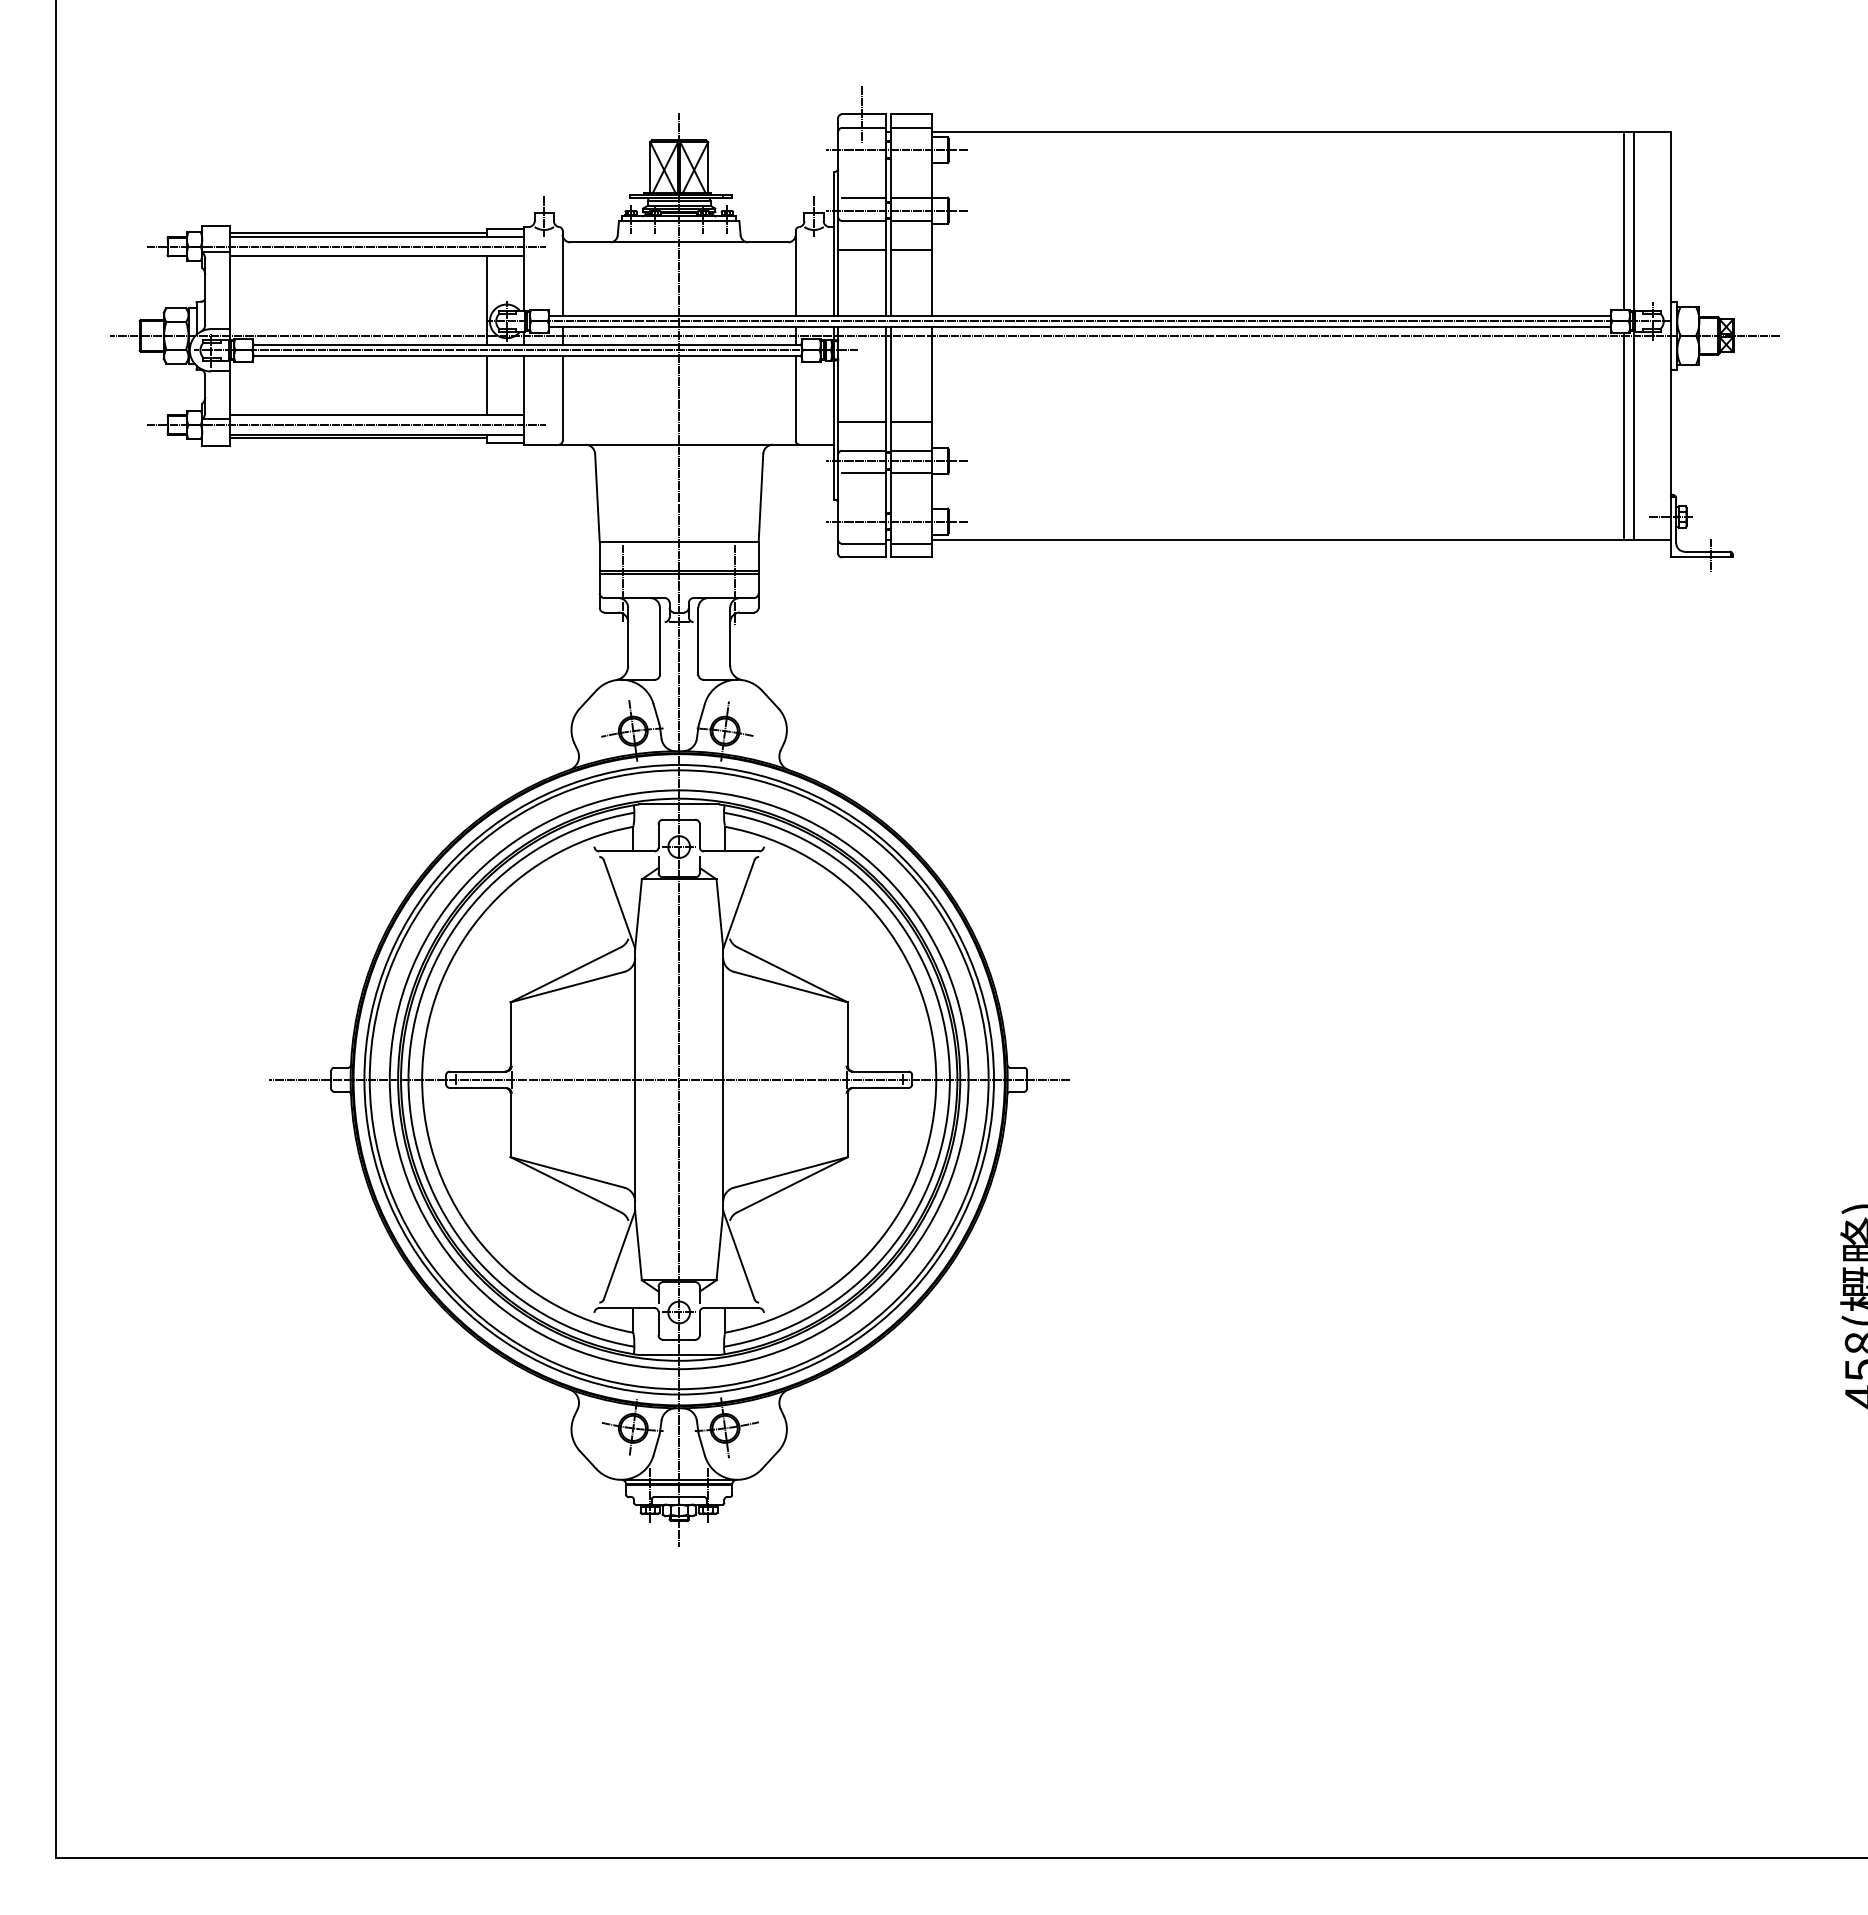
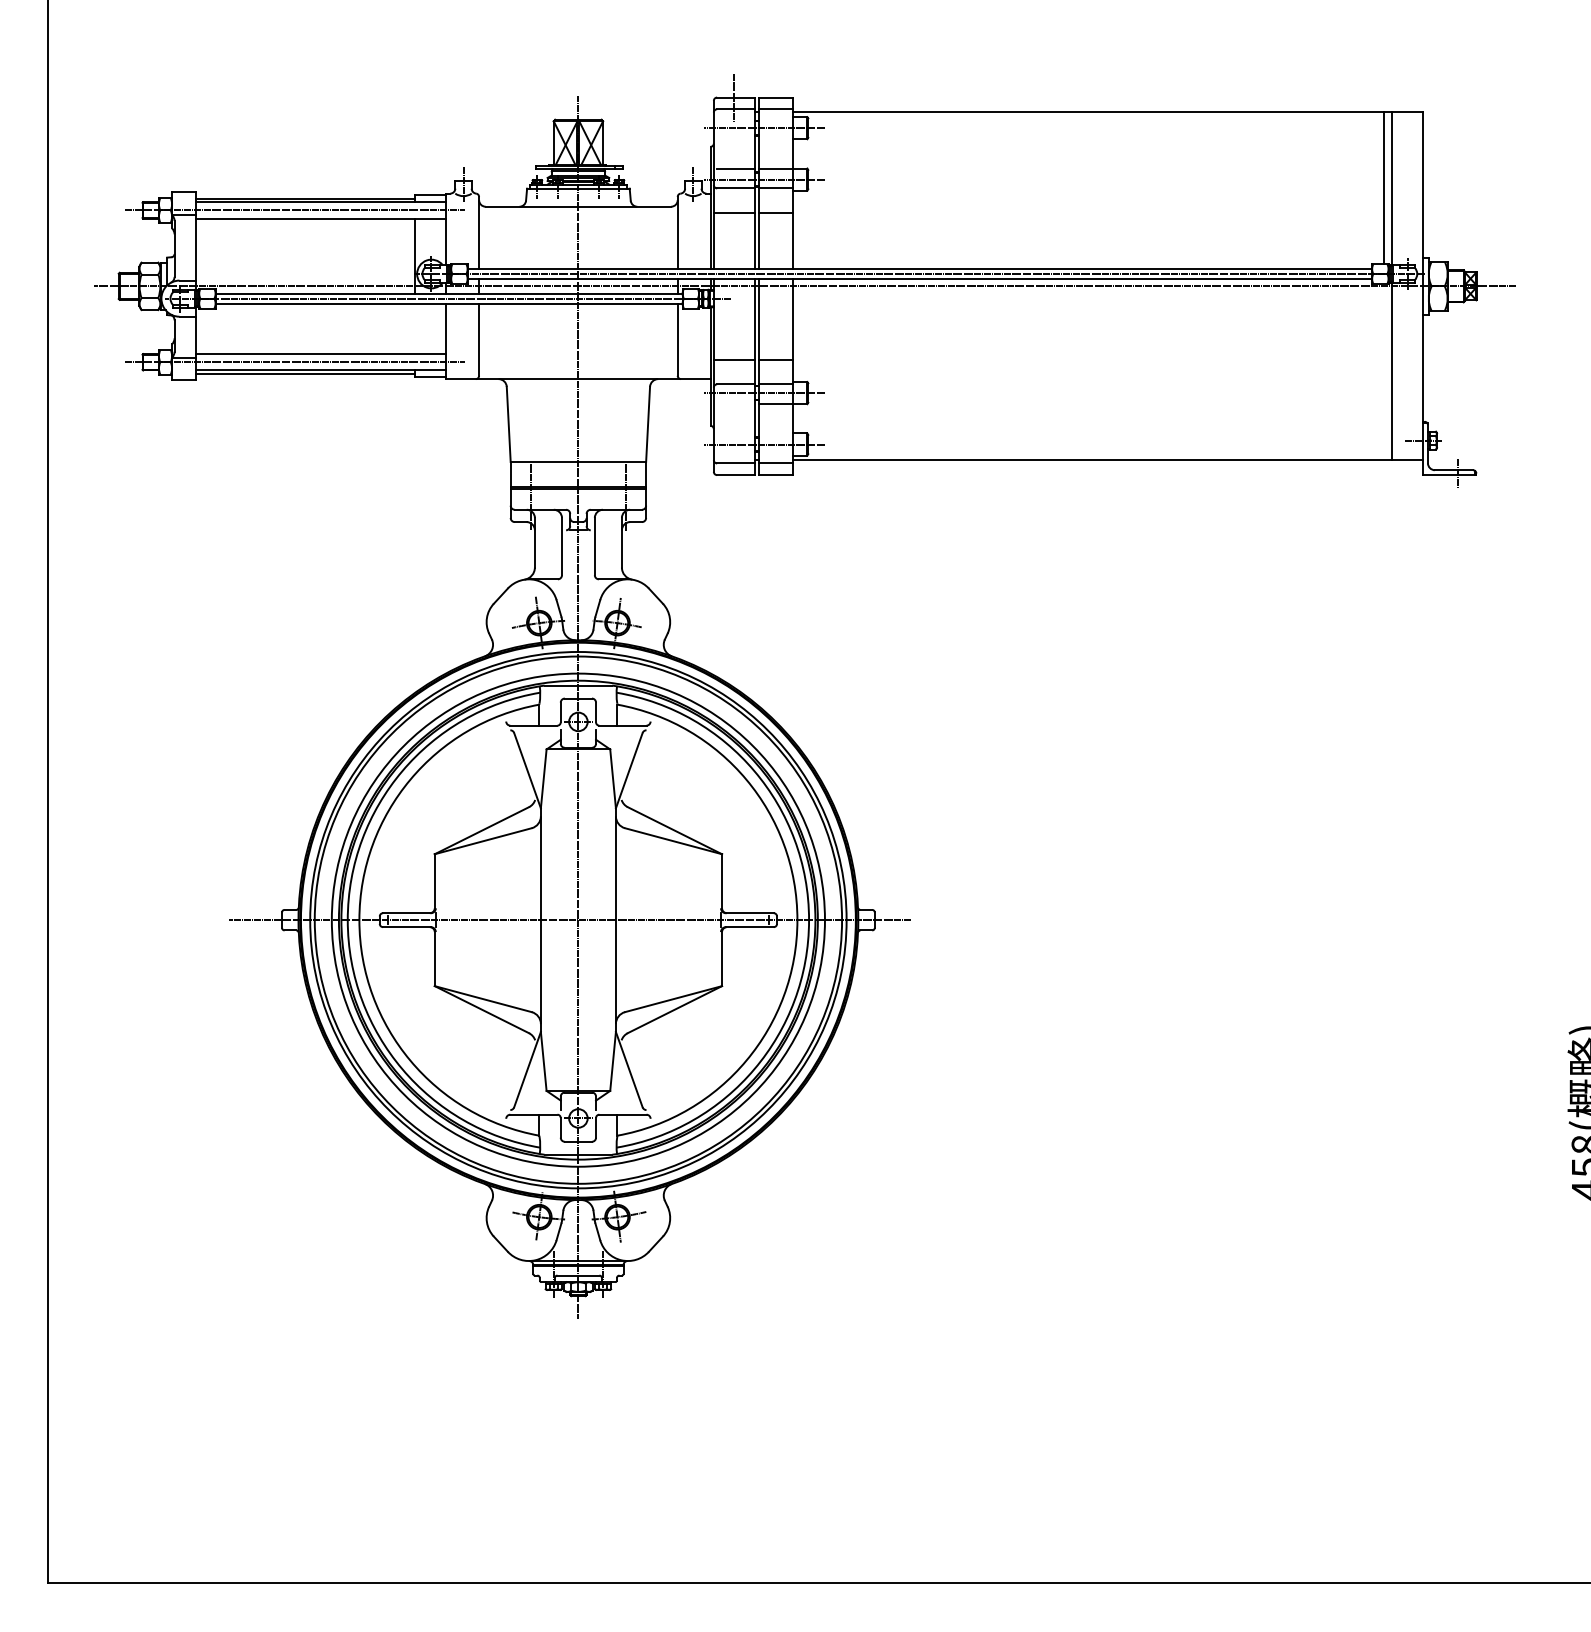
line: (487, 385) -> (415, 328), removed
line: (1624, 436) -> (1383, 372), removed
line: (864, 473) -> (736, 403), removed

